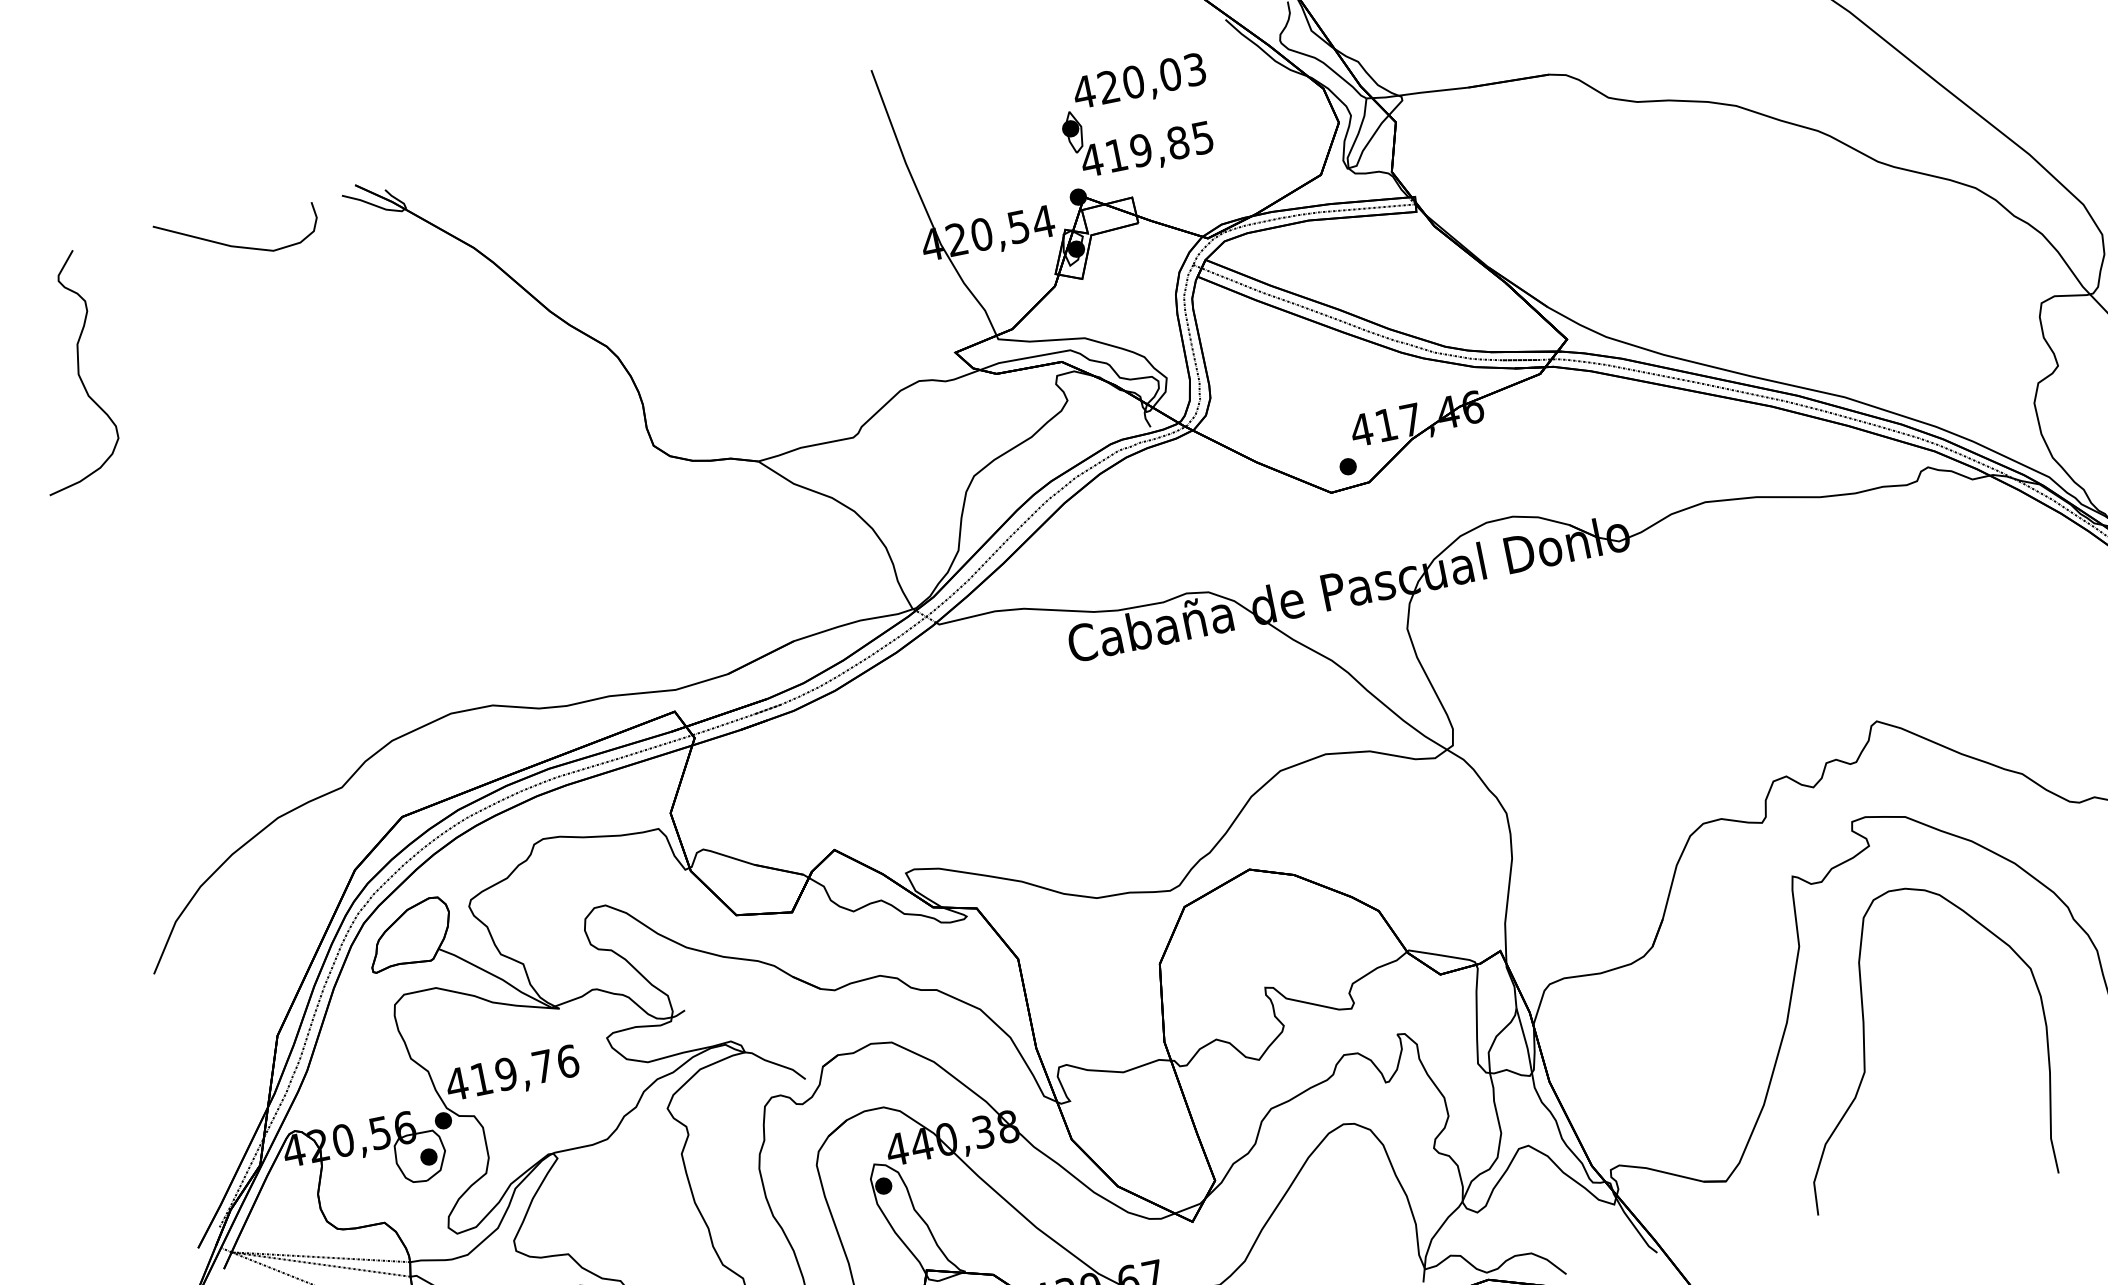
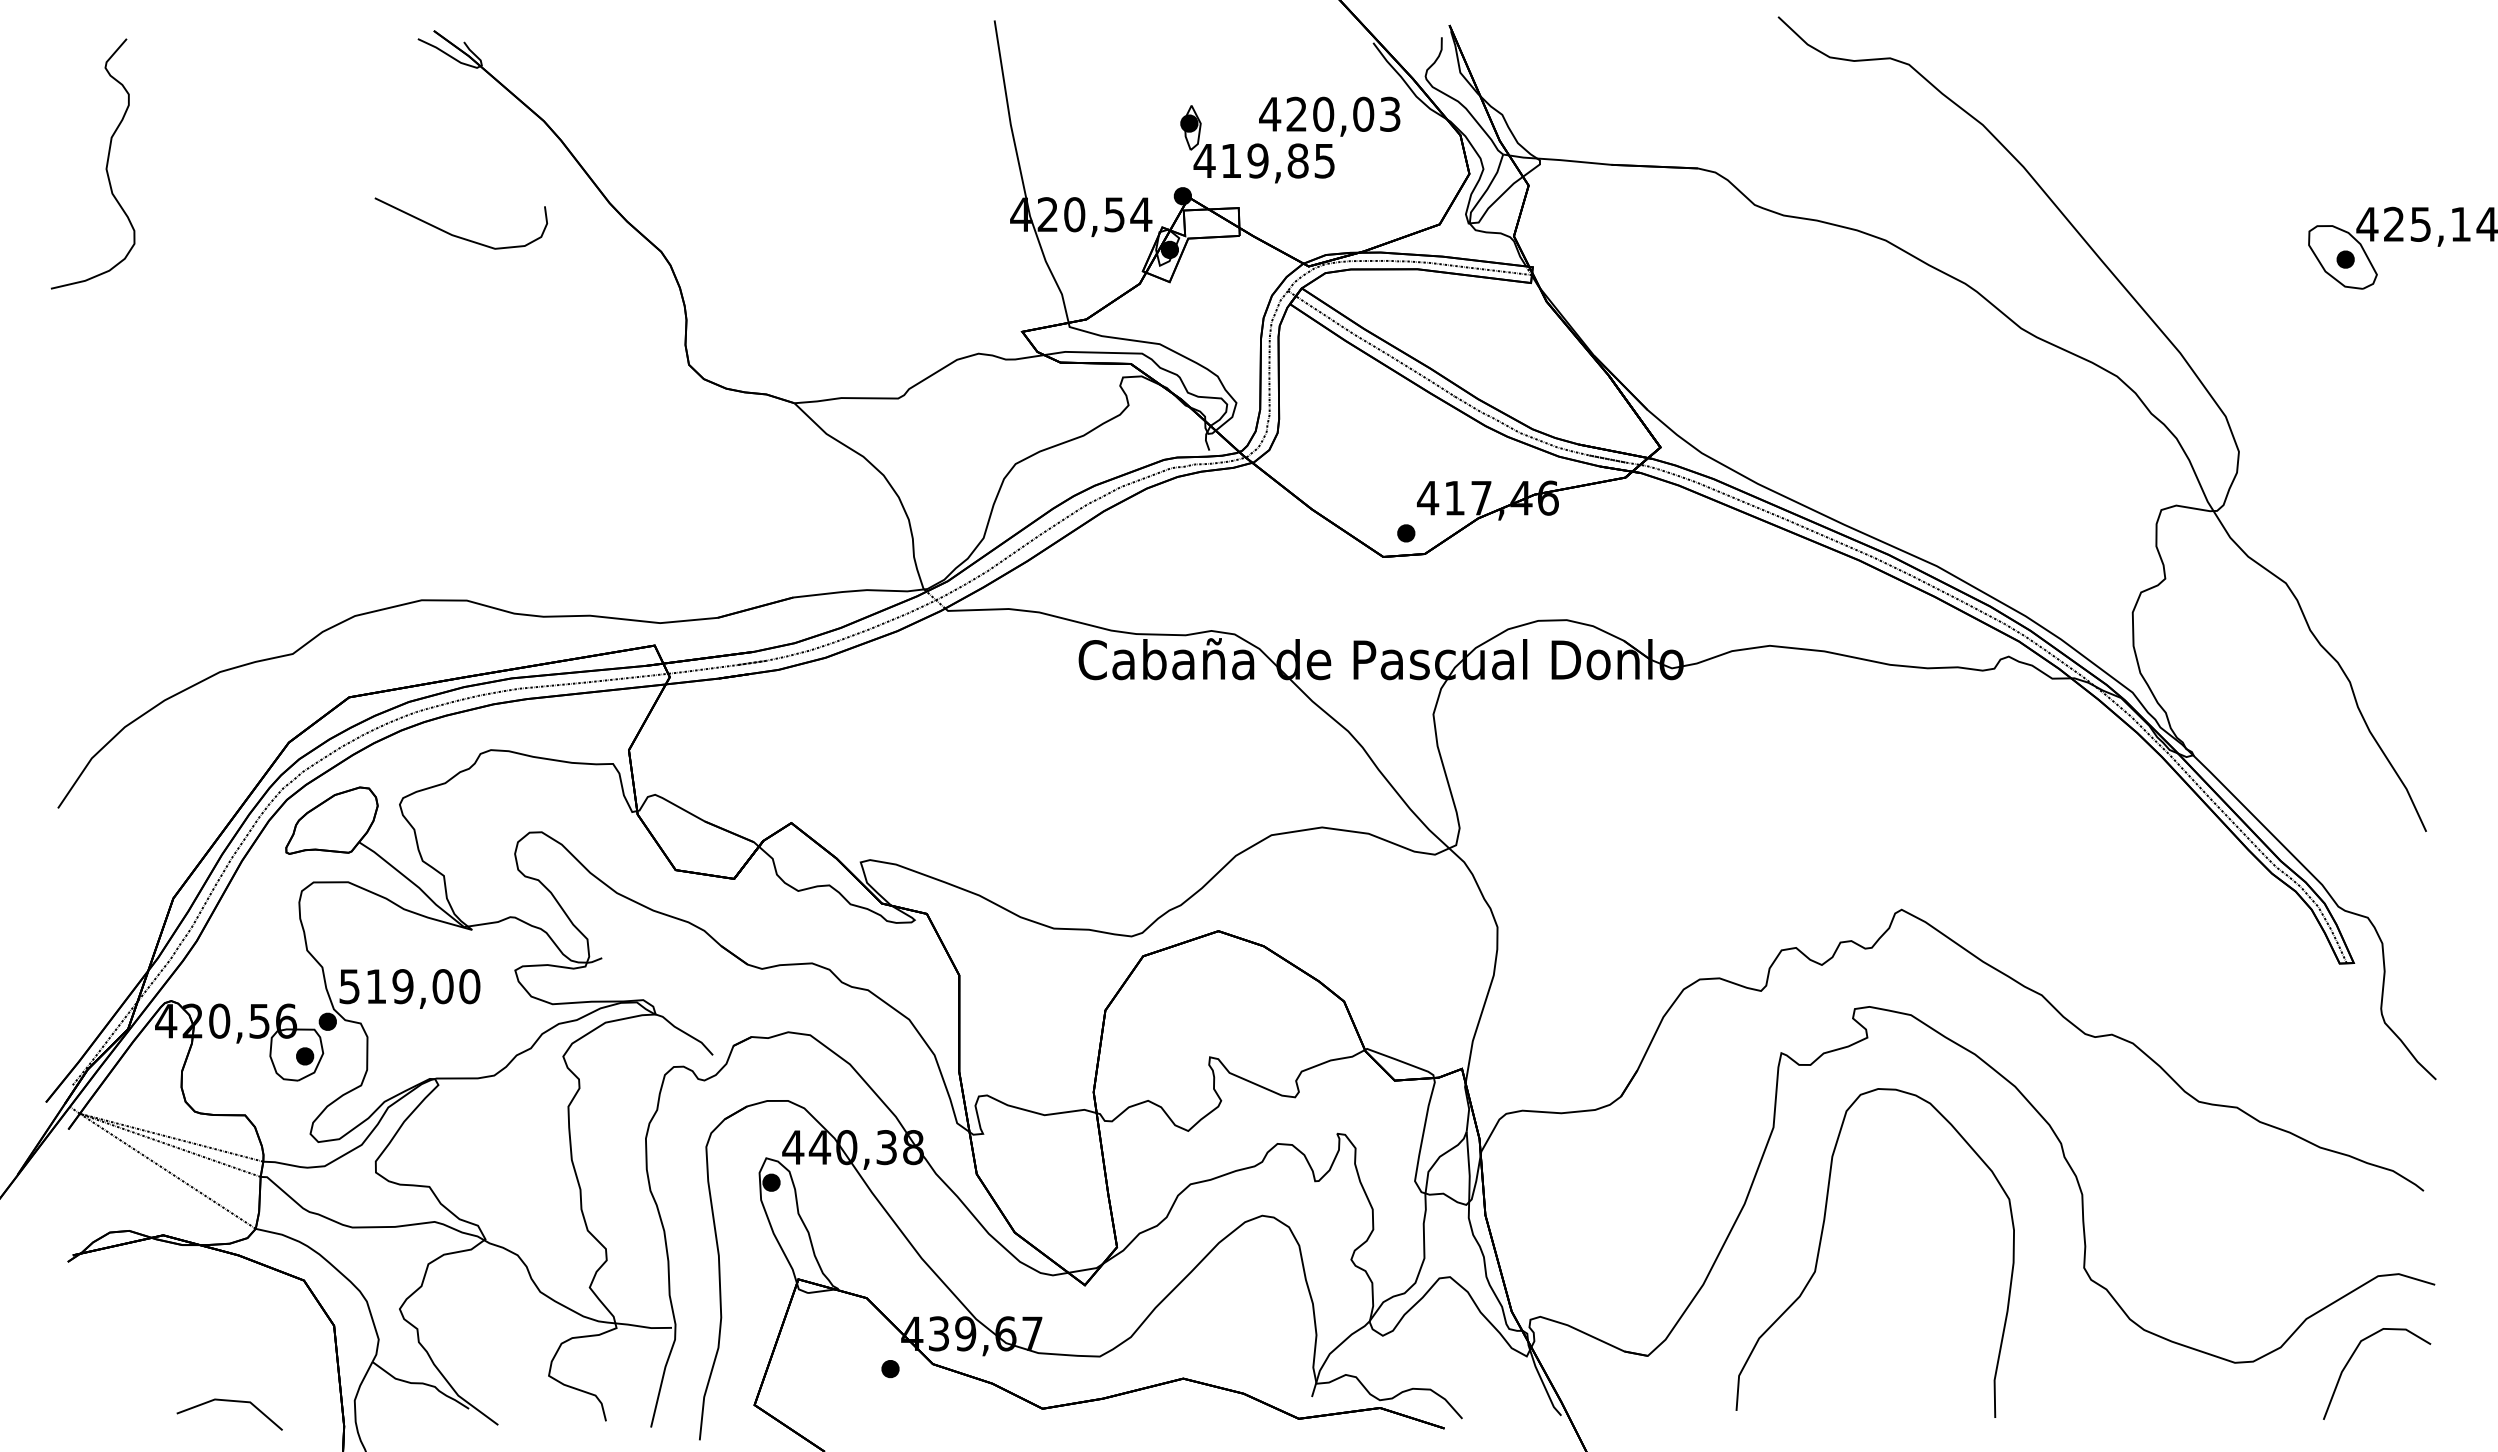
text: (1139, 82) -> (1329, 116), moved
curve: (236, 245) -> (457, 235), moved
text: (512, 1072) -> (409, 986), 419,76 -> 519,00

